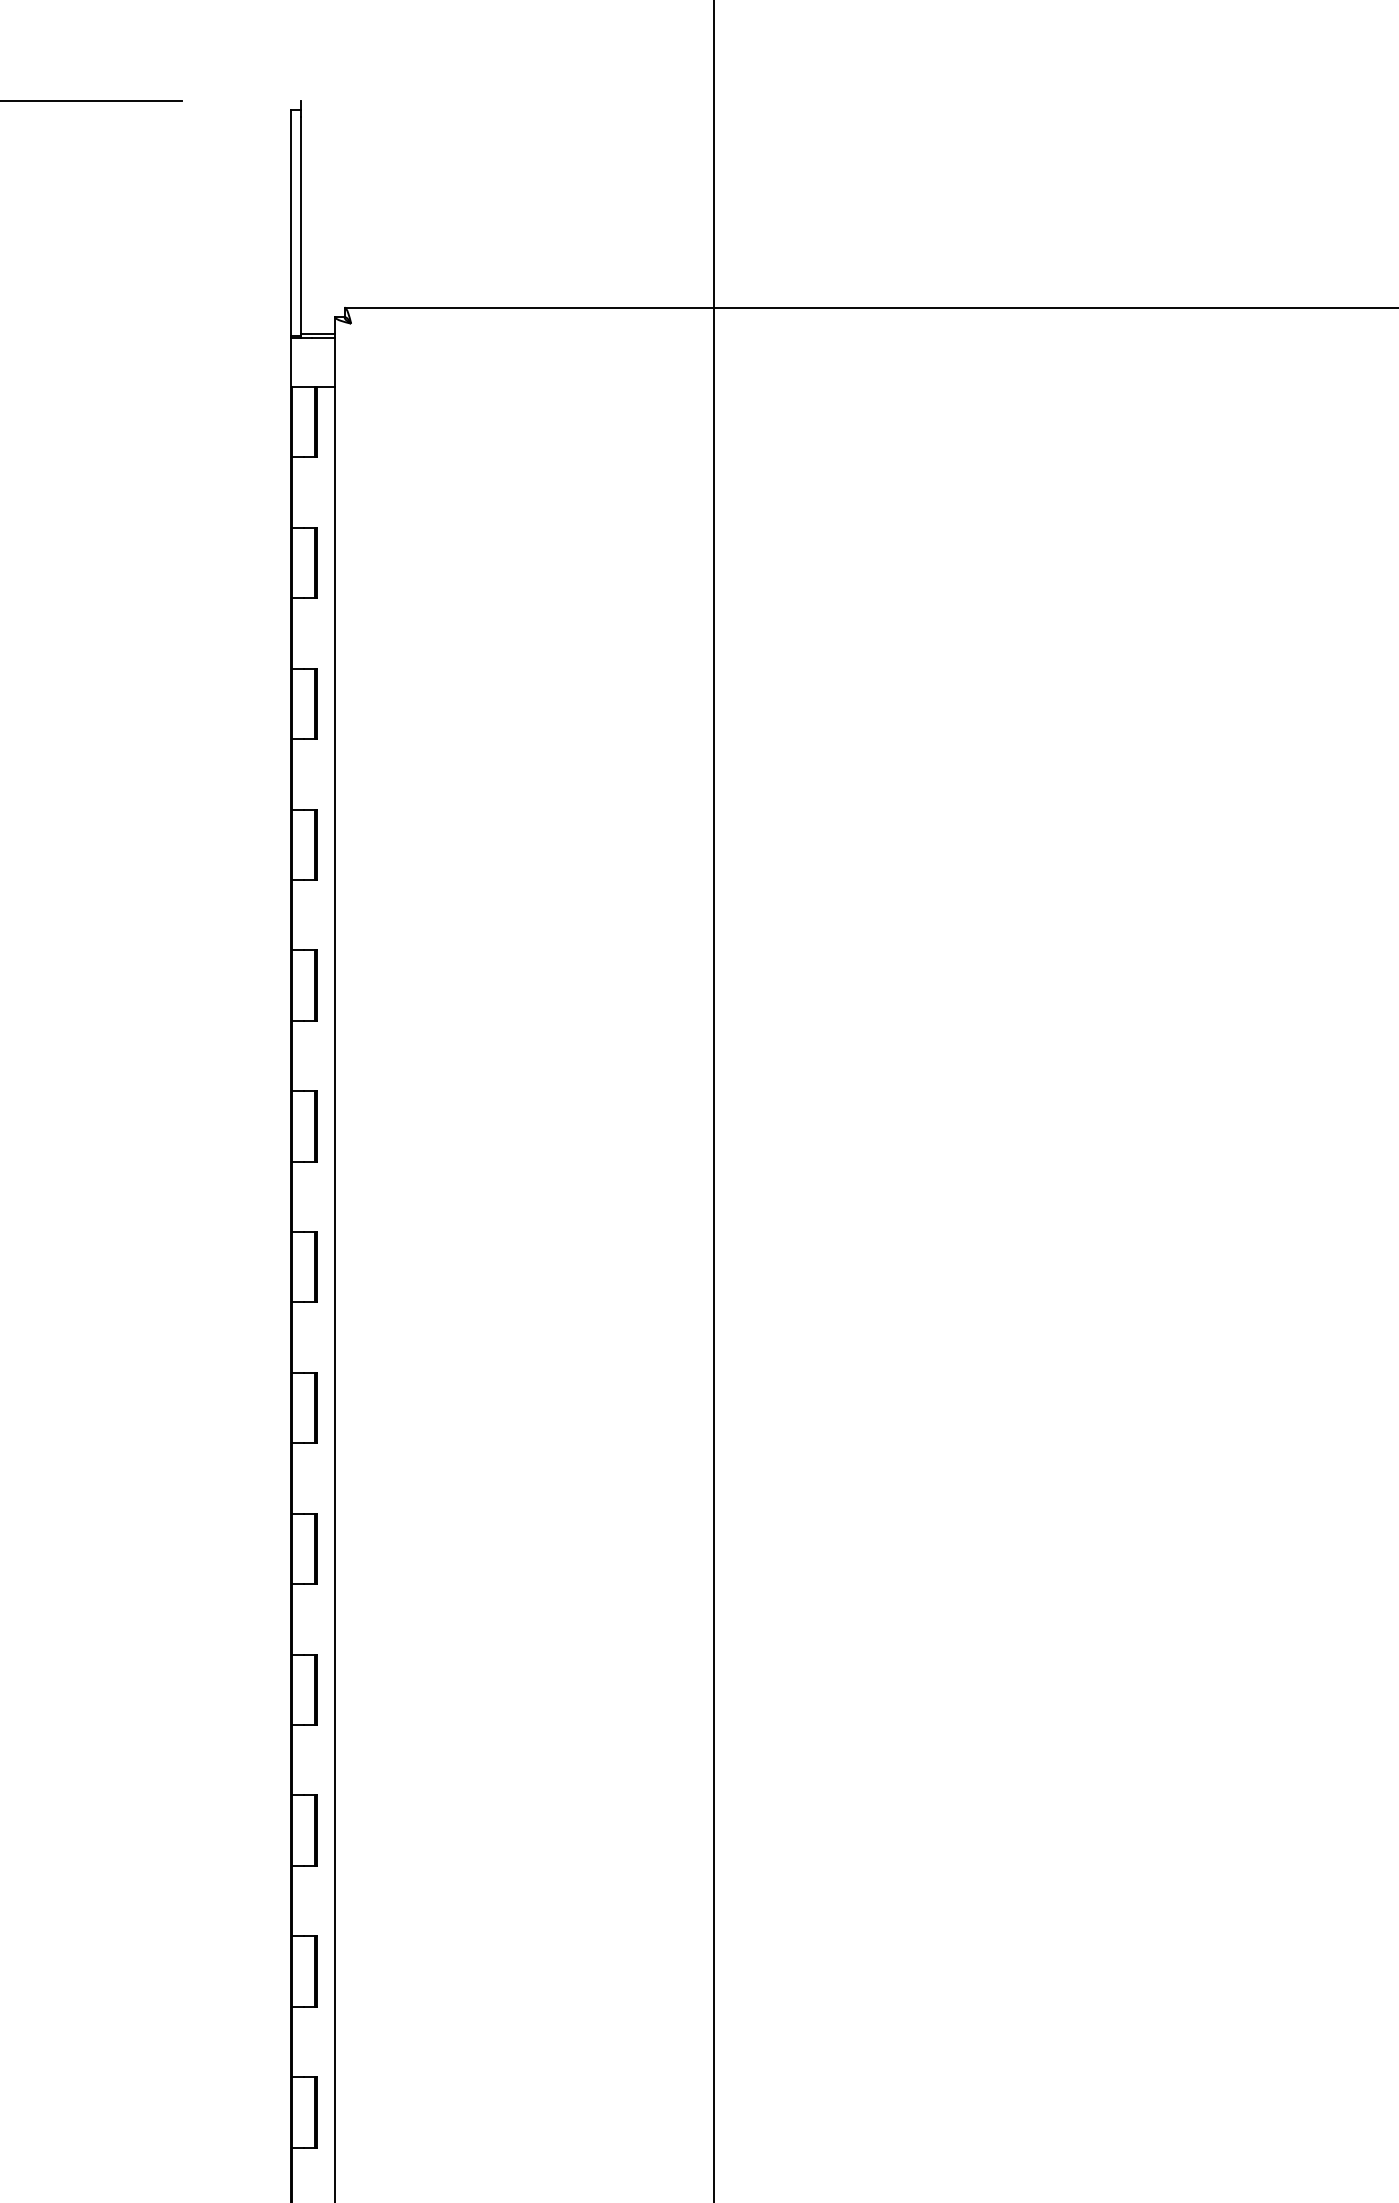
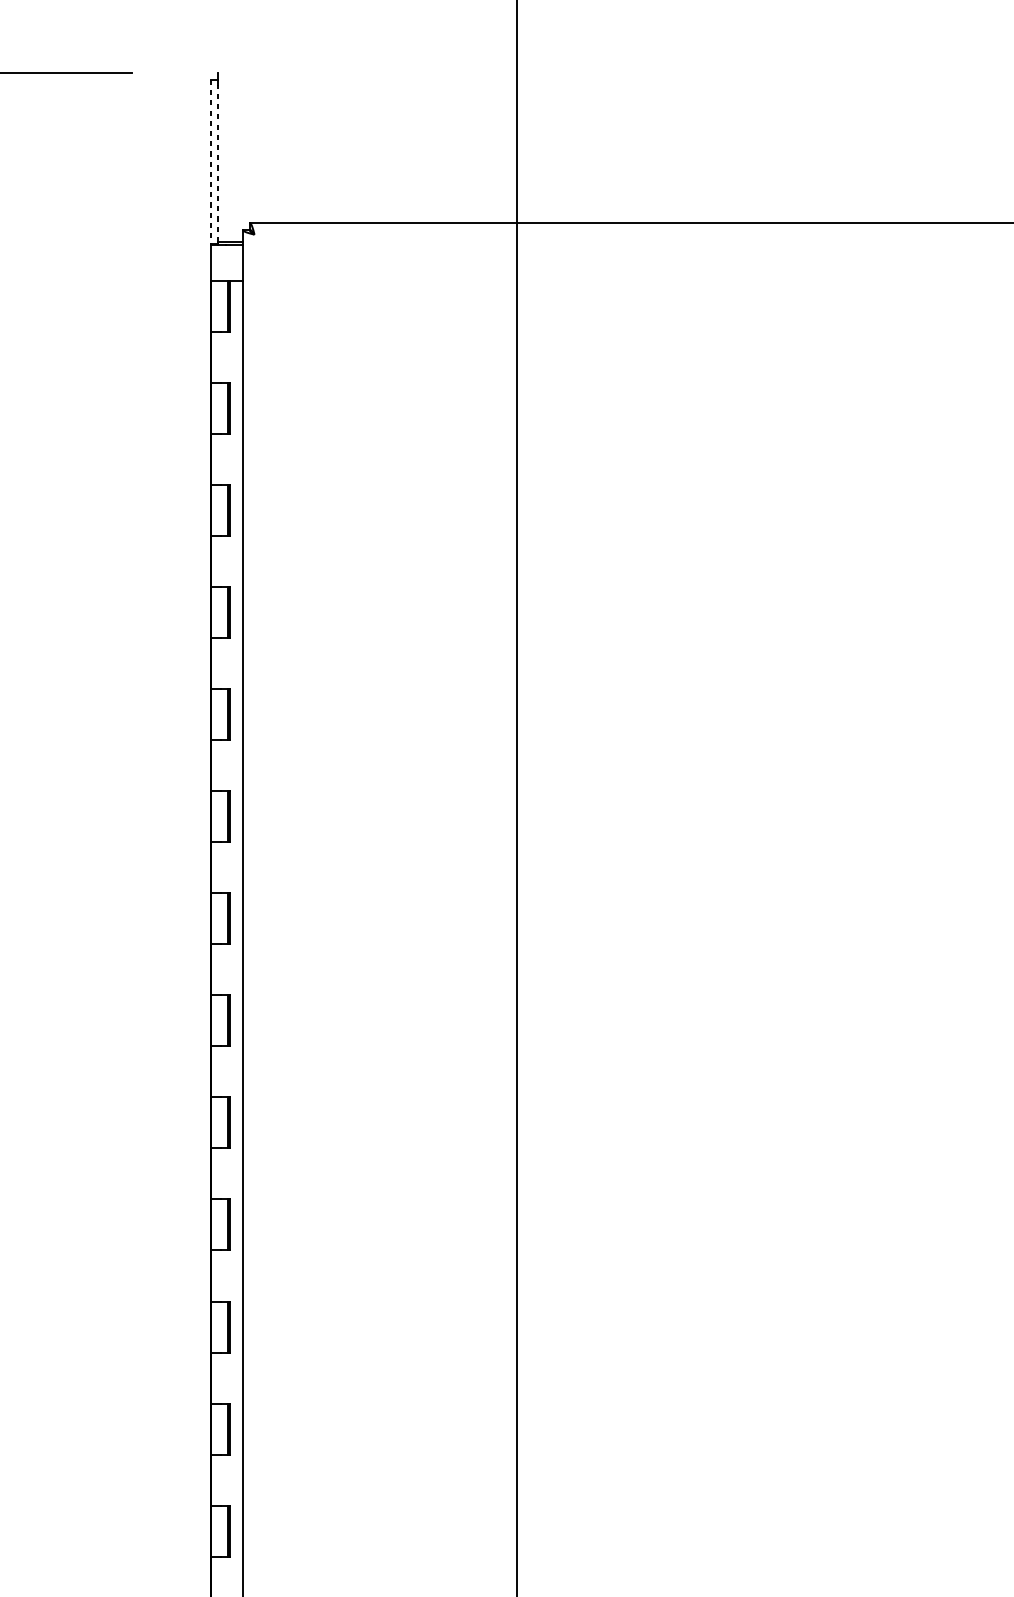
line: (291, 223) -> (211, 162), solid -> dashed
line: (300, 224) -> (217, 162), solid -> dashed

